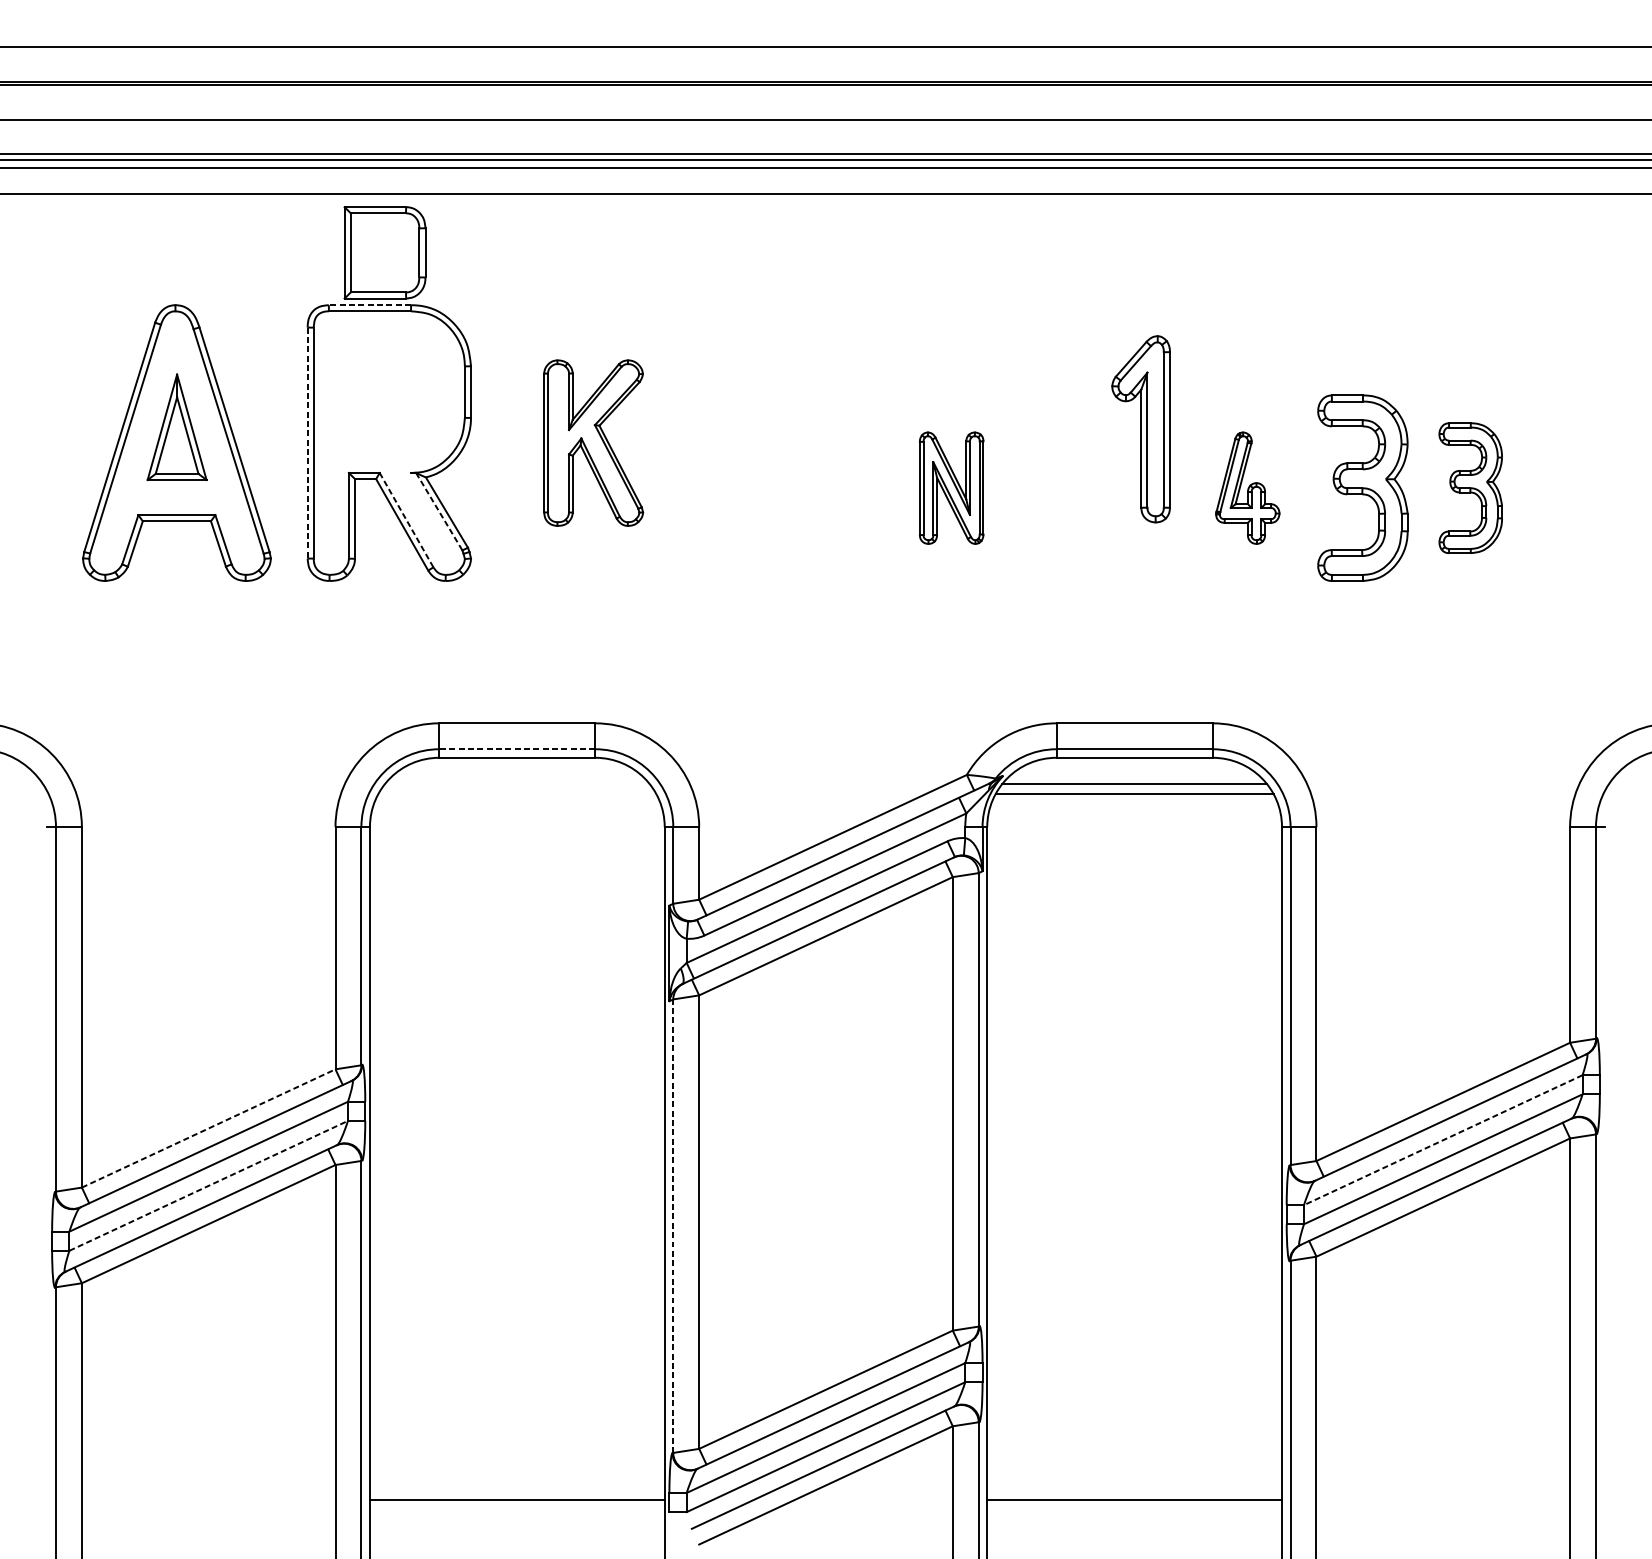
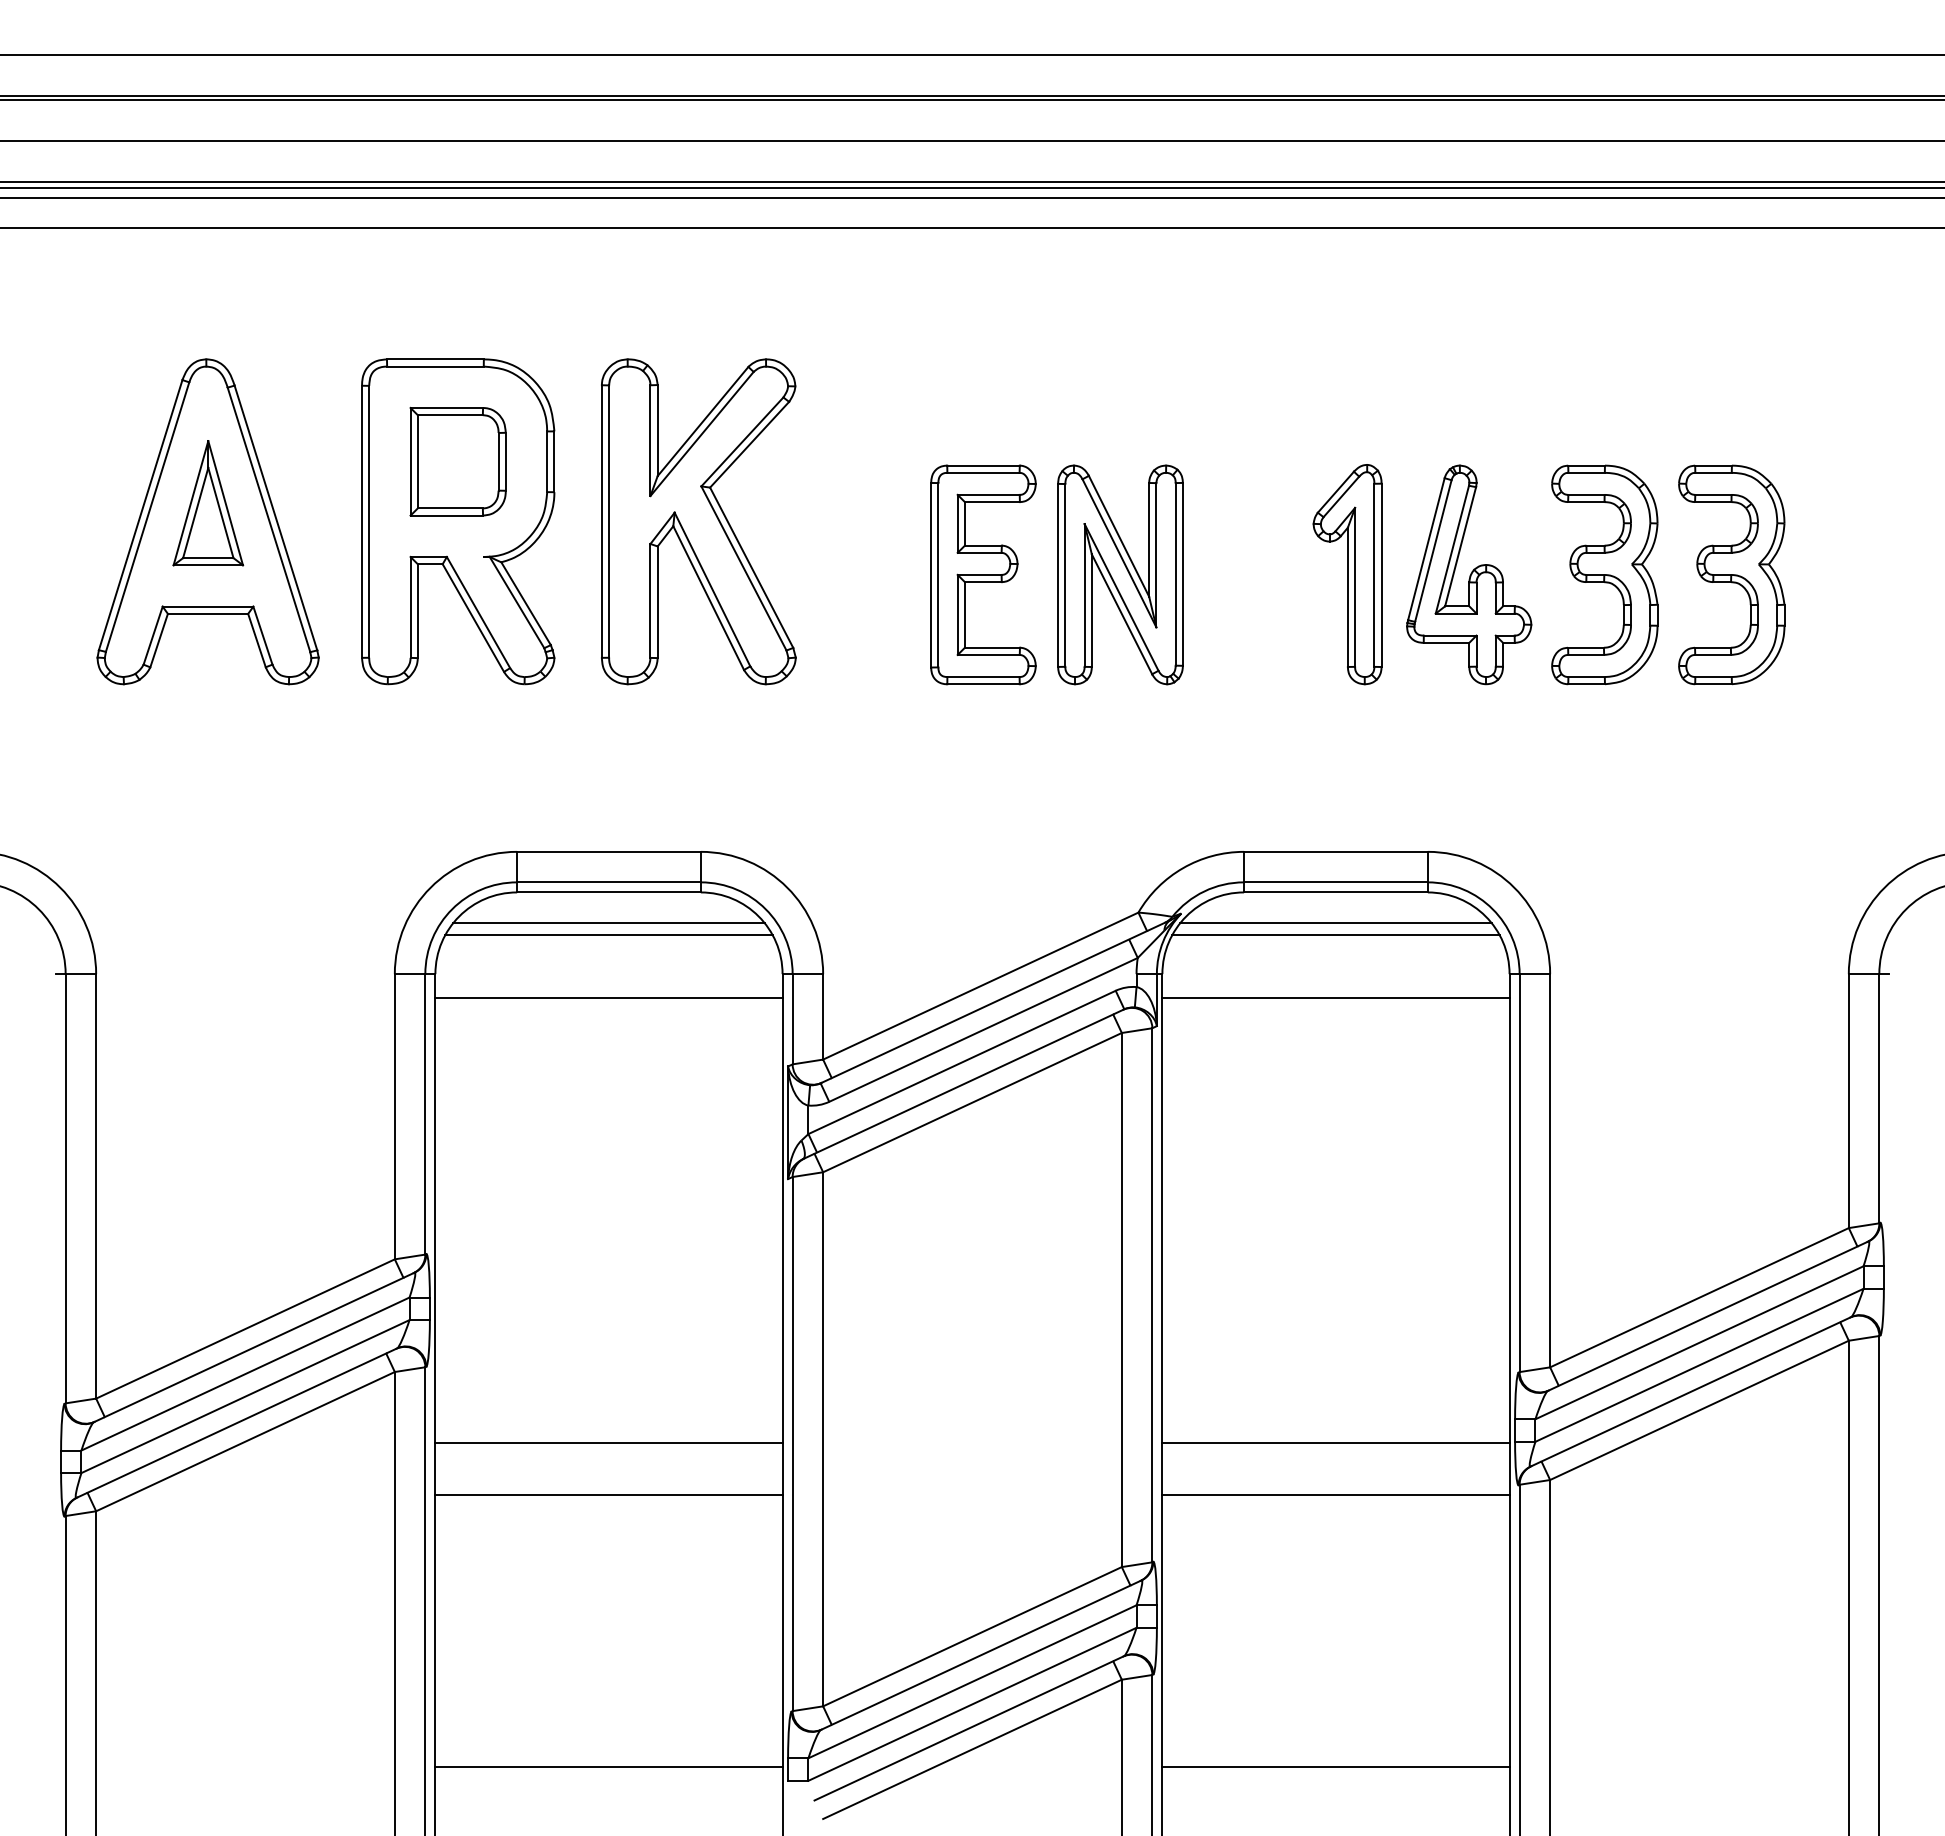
part: (384, 252) -> (457, 461), moved
line: (369, 305) -> (434, 359), dashed -> solid
part: (1141, 429) -> (1347, 574), moved
part: (593, 442) -> (698, 521), size x1.67
line: (308, 443) -> (362, 522), dashed -> solid
part: (835, 487) -> (983, 574), added
part: (951, 487) -> (1120, 574), size x1.67
part: (1248, 487) -> (1469, 574), size x1.67
part: (1470, 487) -> (1731, 574), size x1.43
line: (439, 512) -> (517, 603), dashed -> solid
line: (406, 520) -> (478, 612), dashed -> solid
line: (516, 749) -> (608, 882), dashed -> solid
line: (516, 784) -> (608, 923), added
line: (516, 794) -> (608, 935), added
line: (516, 847) -> (608, 997), added
line: (1134, 847) -> (1335, 997), added
line: (208, 1128) -> (245, 1328), dashed -> solid
line: (1443, 1139) -> (1699, 1342), dashed -> solid
line: (208, 1185) -> (245, 1396), dashed -> solid
line: (516, 1225) -> (608, 1443), added
line: (673, 1225) -> (792, 1443), dashed -> solid
line: (1134, 1225) -> (1335, 1443), added
line: (516, 1269) -> (608, 1494), added
line: (1134, 1269) -> (1335, 1494), added

